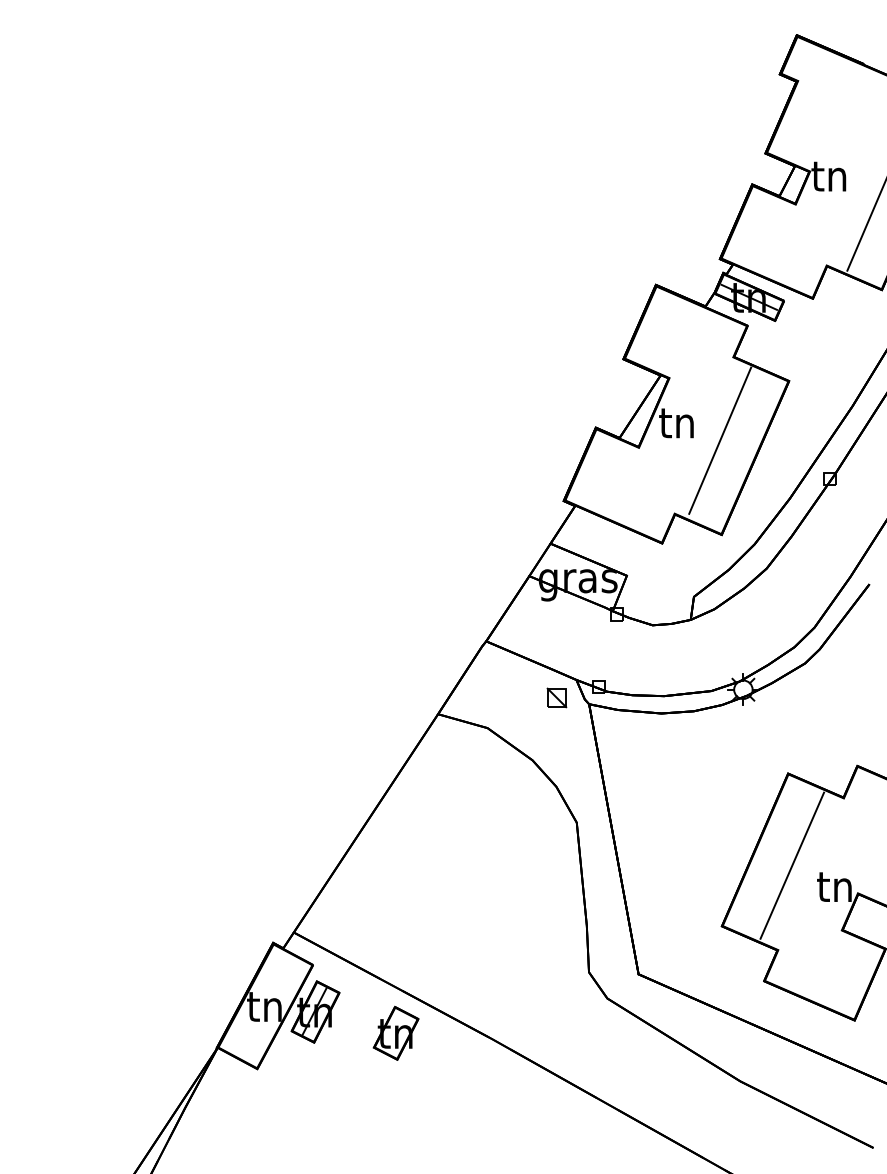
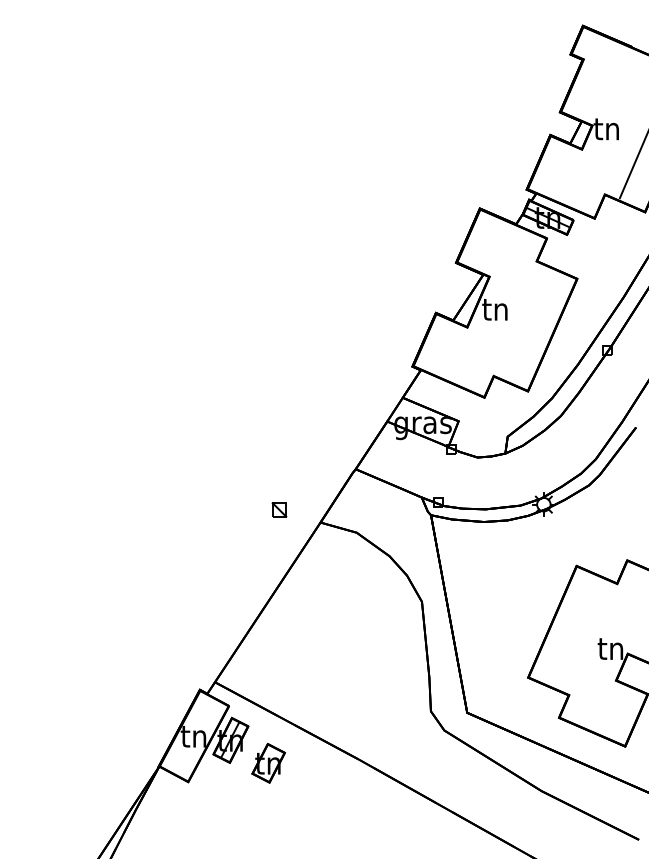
line: (720, 440) -> (527, 322), removed
part: (556, 697) -> (279, 509), moved
line: (792, 865) -> (579, 633), removed
part: (395, 1032) -> (268, 762), moved

